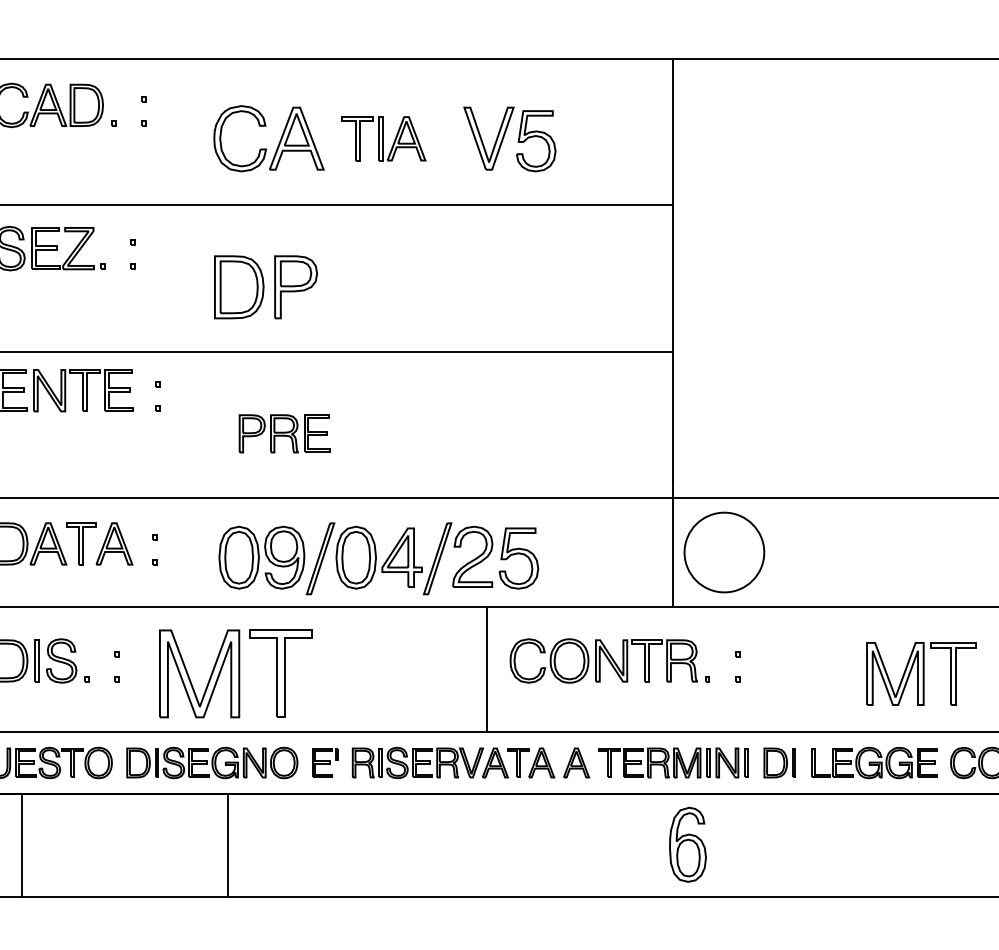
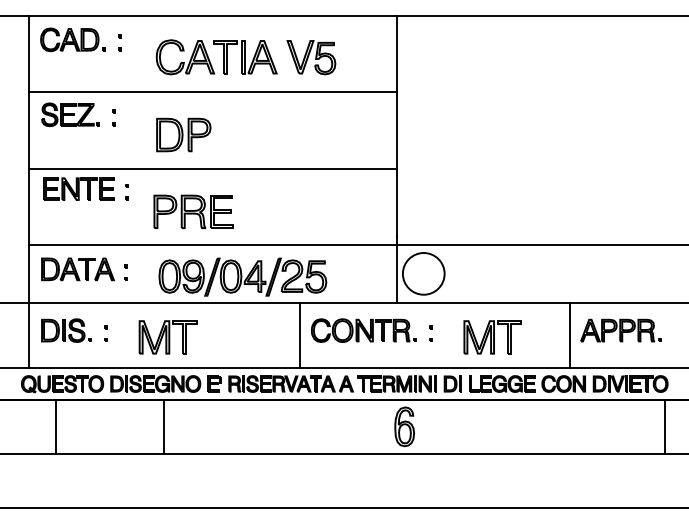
part: (383, 139) -> (245, 57), size x1.43
part: (284, 433) -> (193, 211), size x1.67
part: (234, 674) -> (167, 337), size x0.71
part: (920, 674) -> (492, 337), moved

